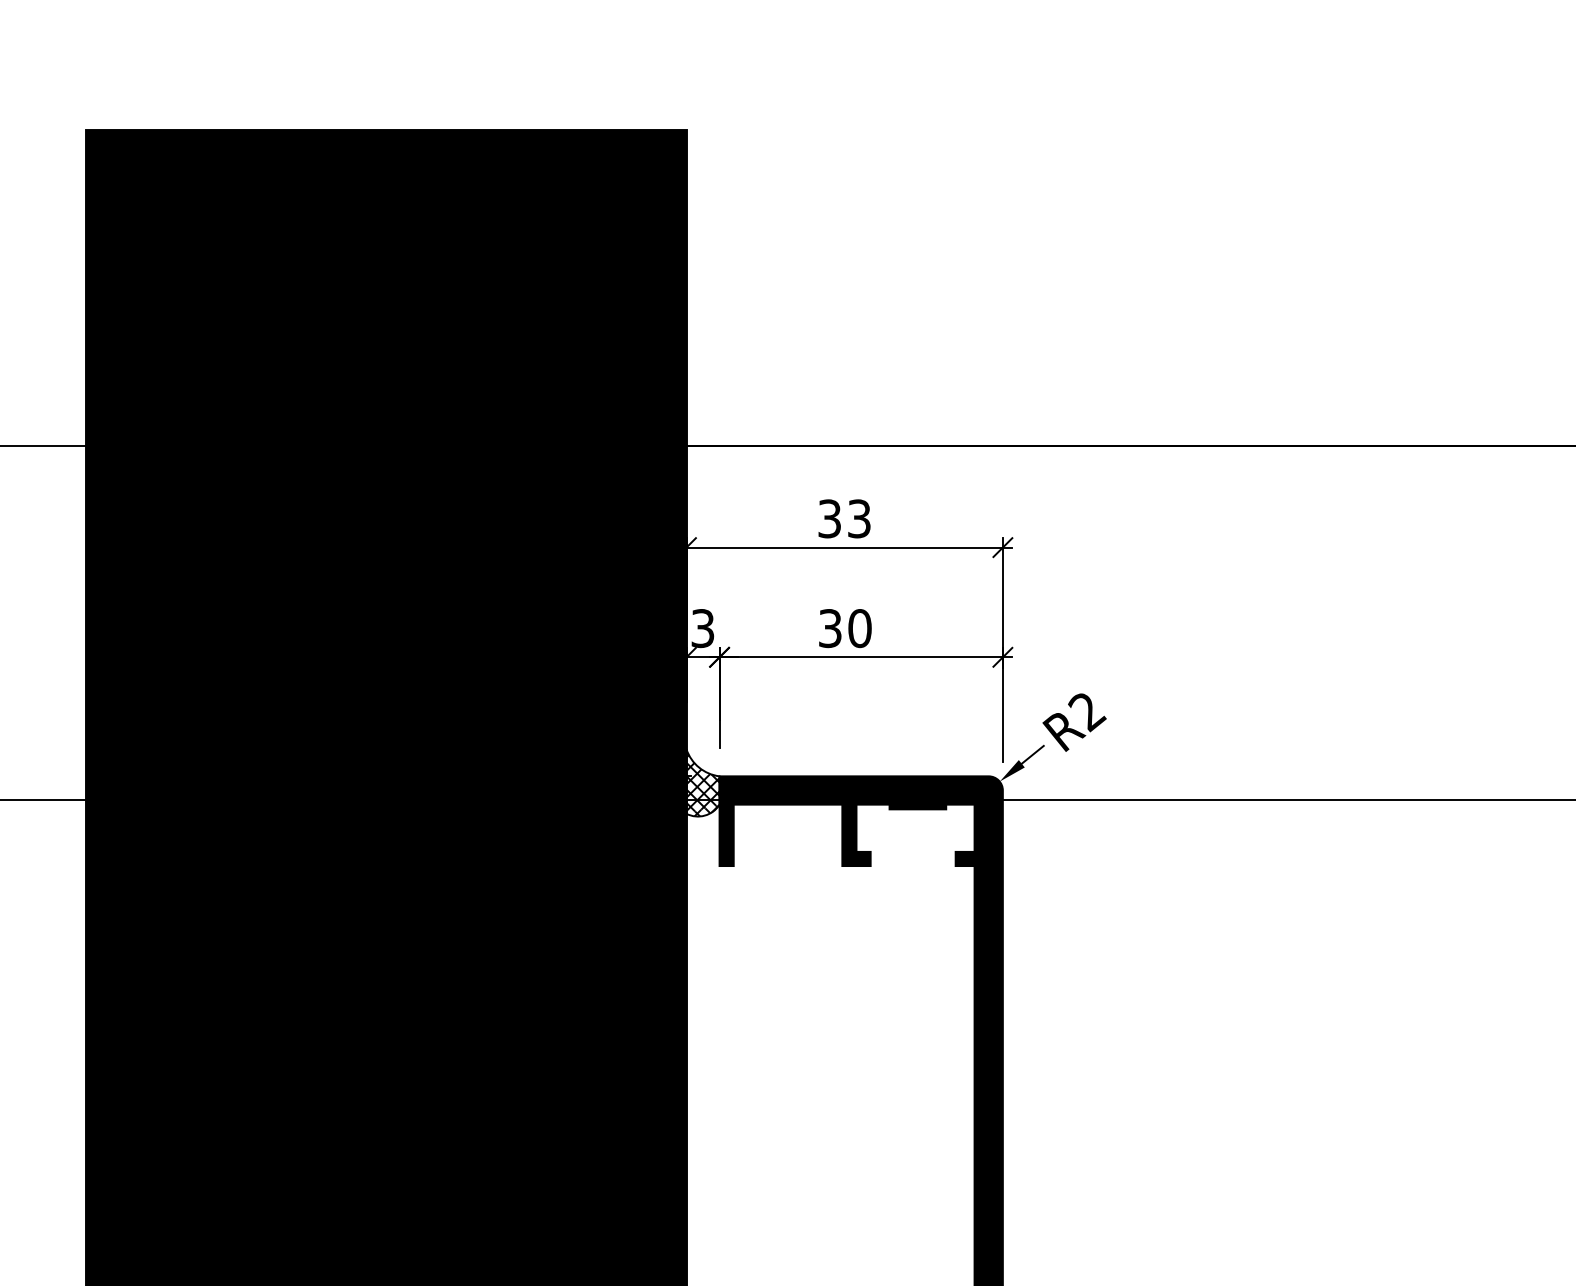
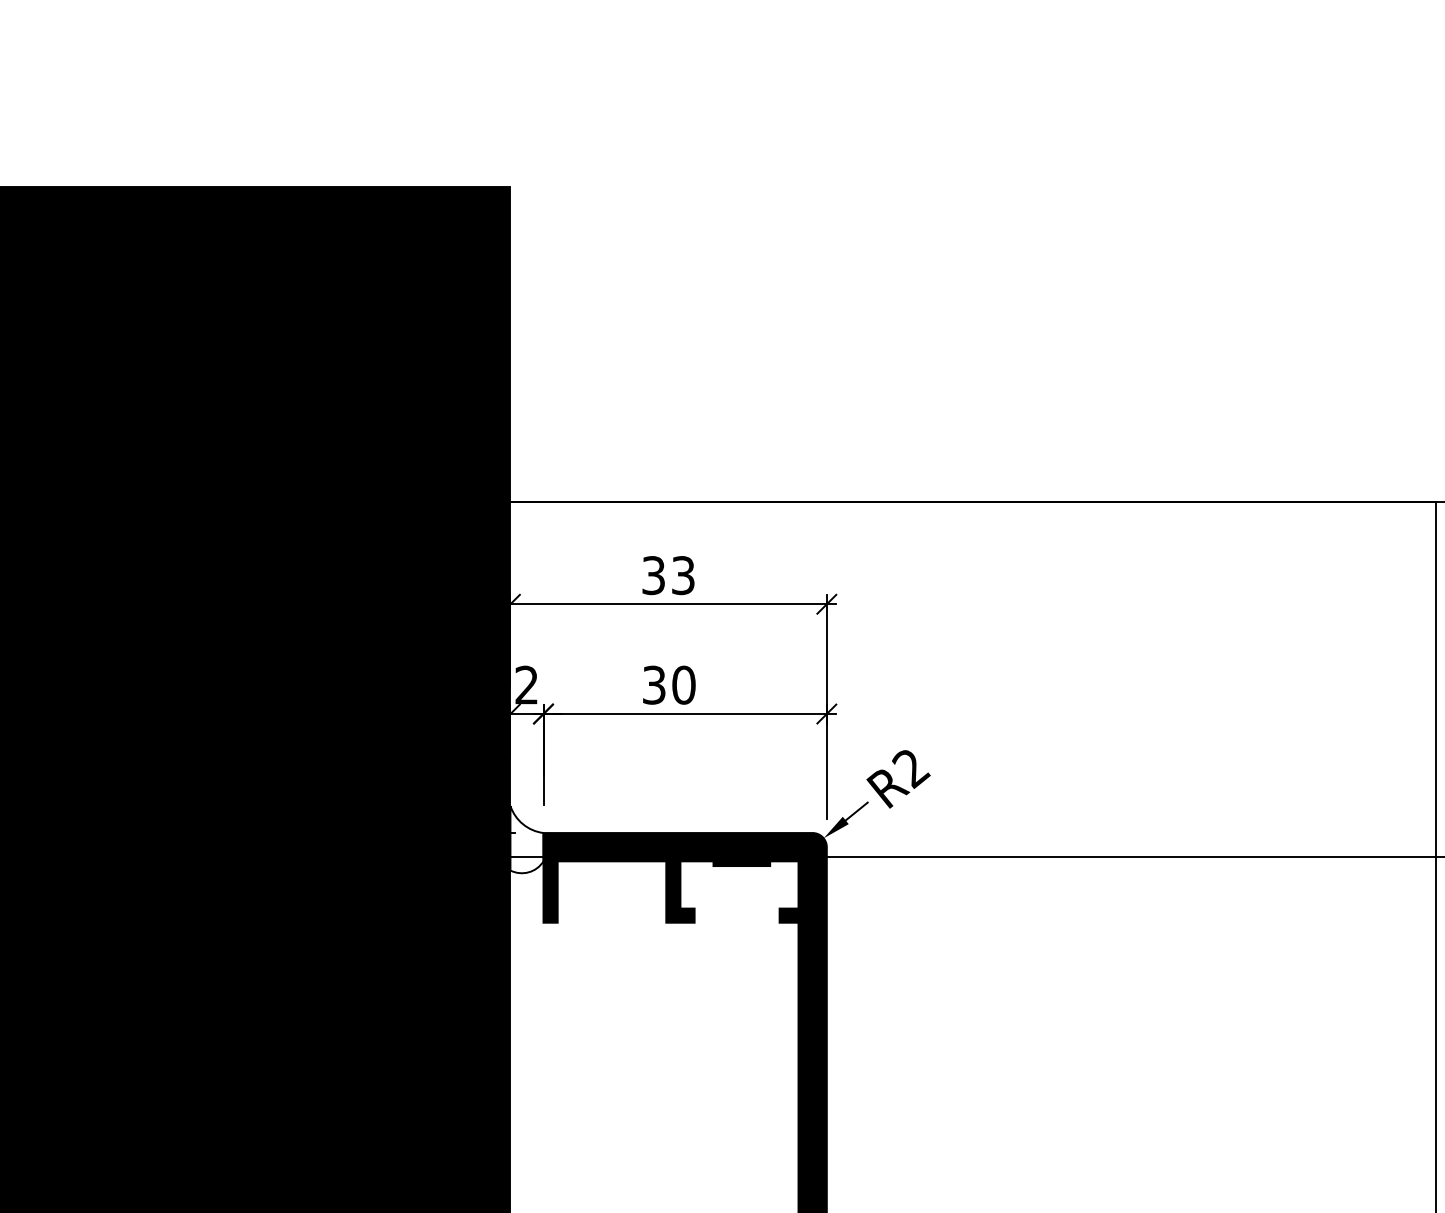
text: (702, 628) -> (526, 685), 3 -> 2
hatch: (702, 782) -> (526, 839), removed

